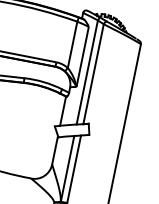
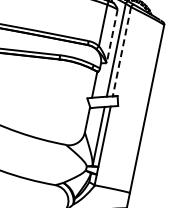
line: (81, 58) -> (111, 37), solid -> dashed
line: (93, 73) -> (121, 51), solid -> dashed

